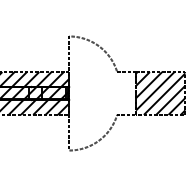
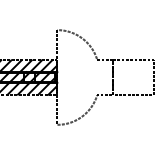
hatch: (160, 93) -> (133, 77), removed

